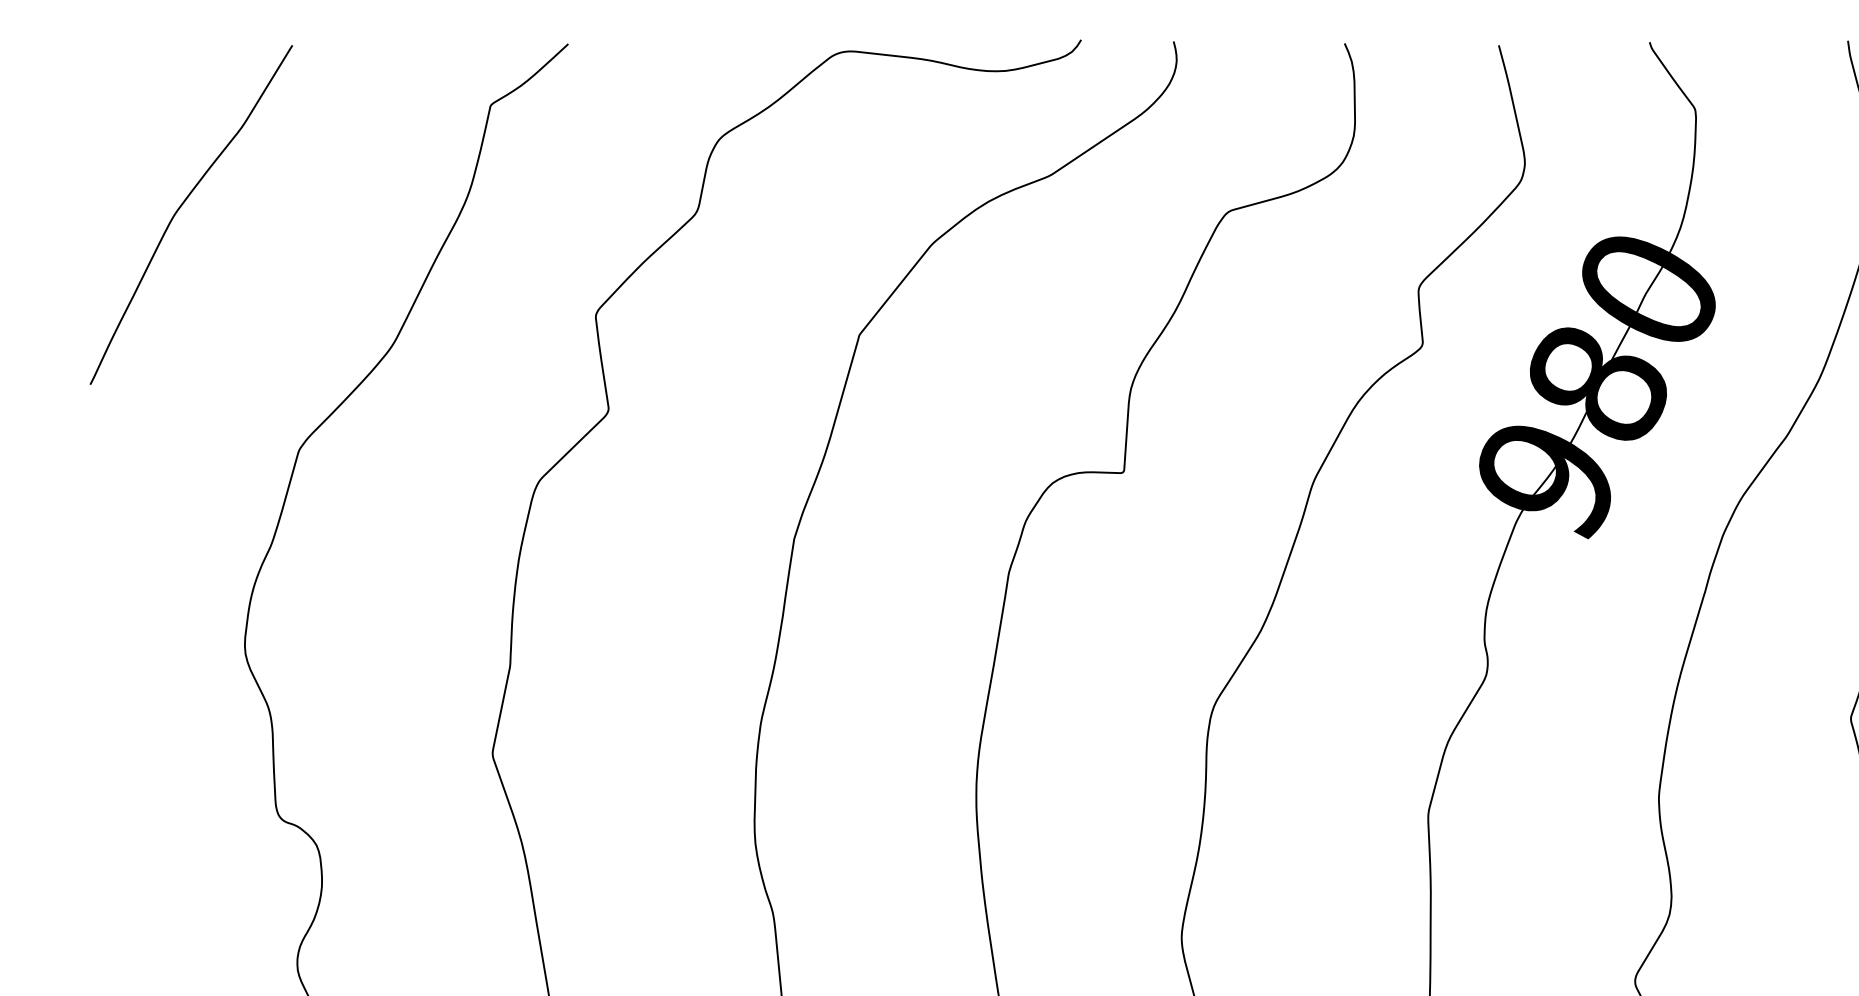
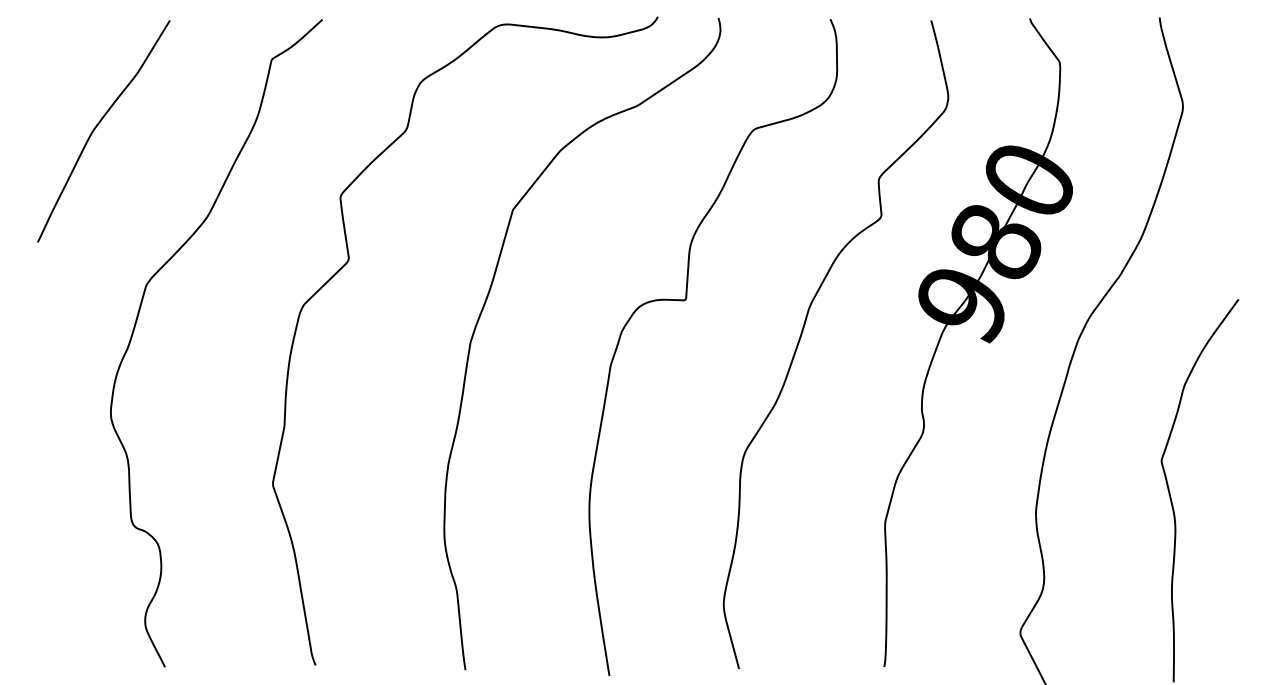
curve: (183, 205) -> (98, 125), moved

